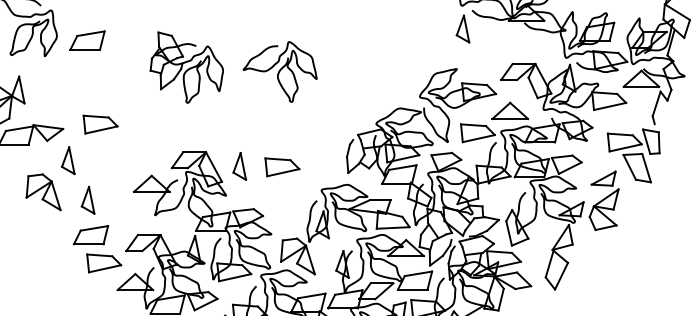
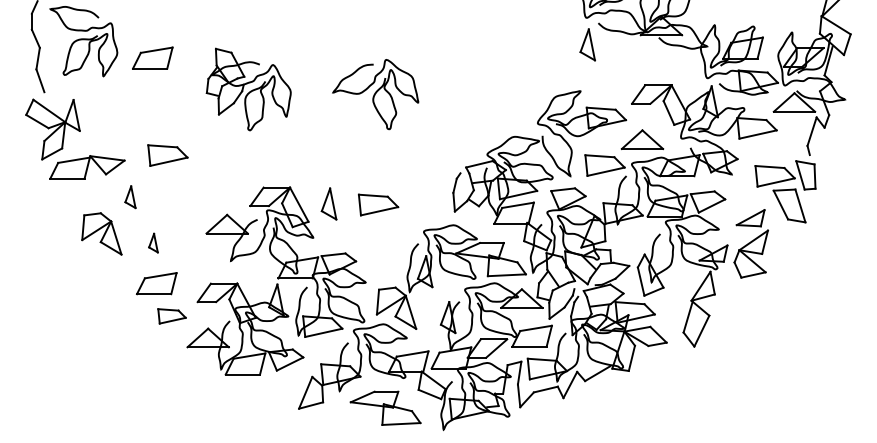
part: (186, 67) -> (248, 89), moved
part: (68, 159) -> (130, 196), size x0.7
part: (88, 199) -> (153, 242), size x0.6
part: (103, 263) -> (171, 316), size x0.7

